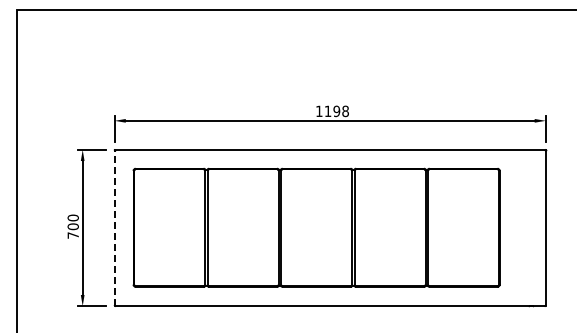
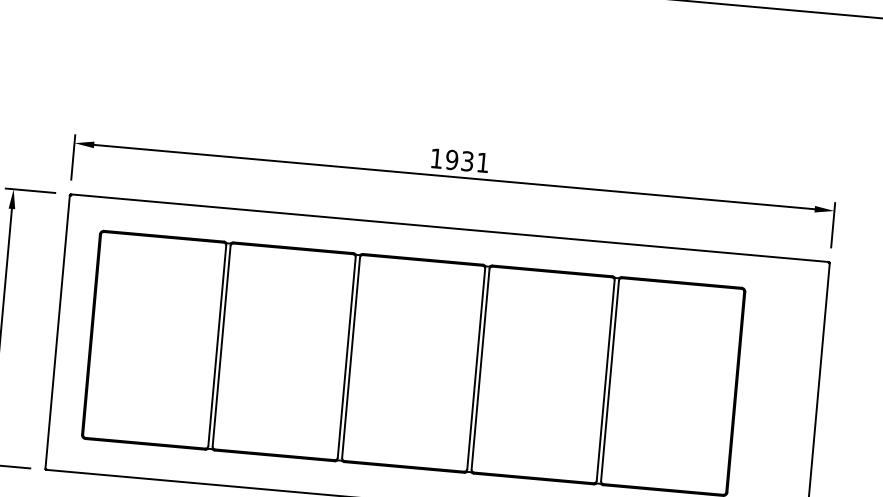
text: (336, 111) -> (466, 161), 1198 -> 1931
line: (114, 228) -> (57, 332), dashed -> solid

